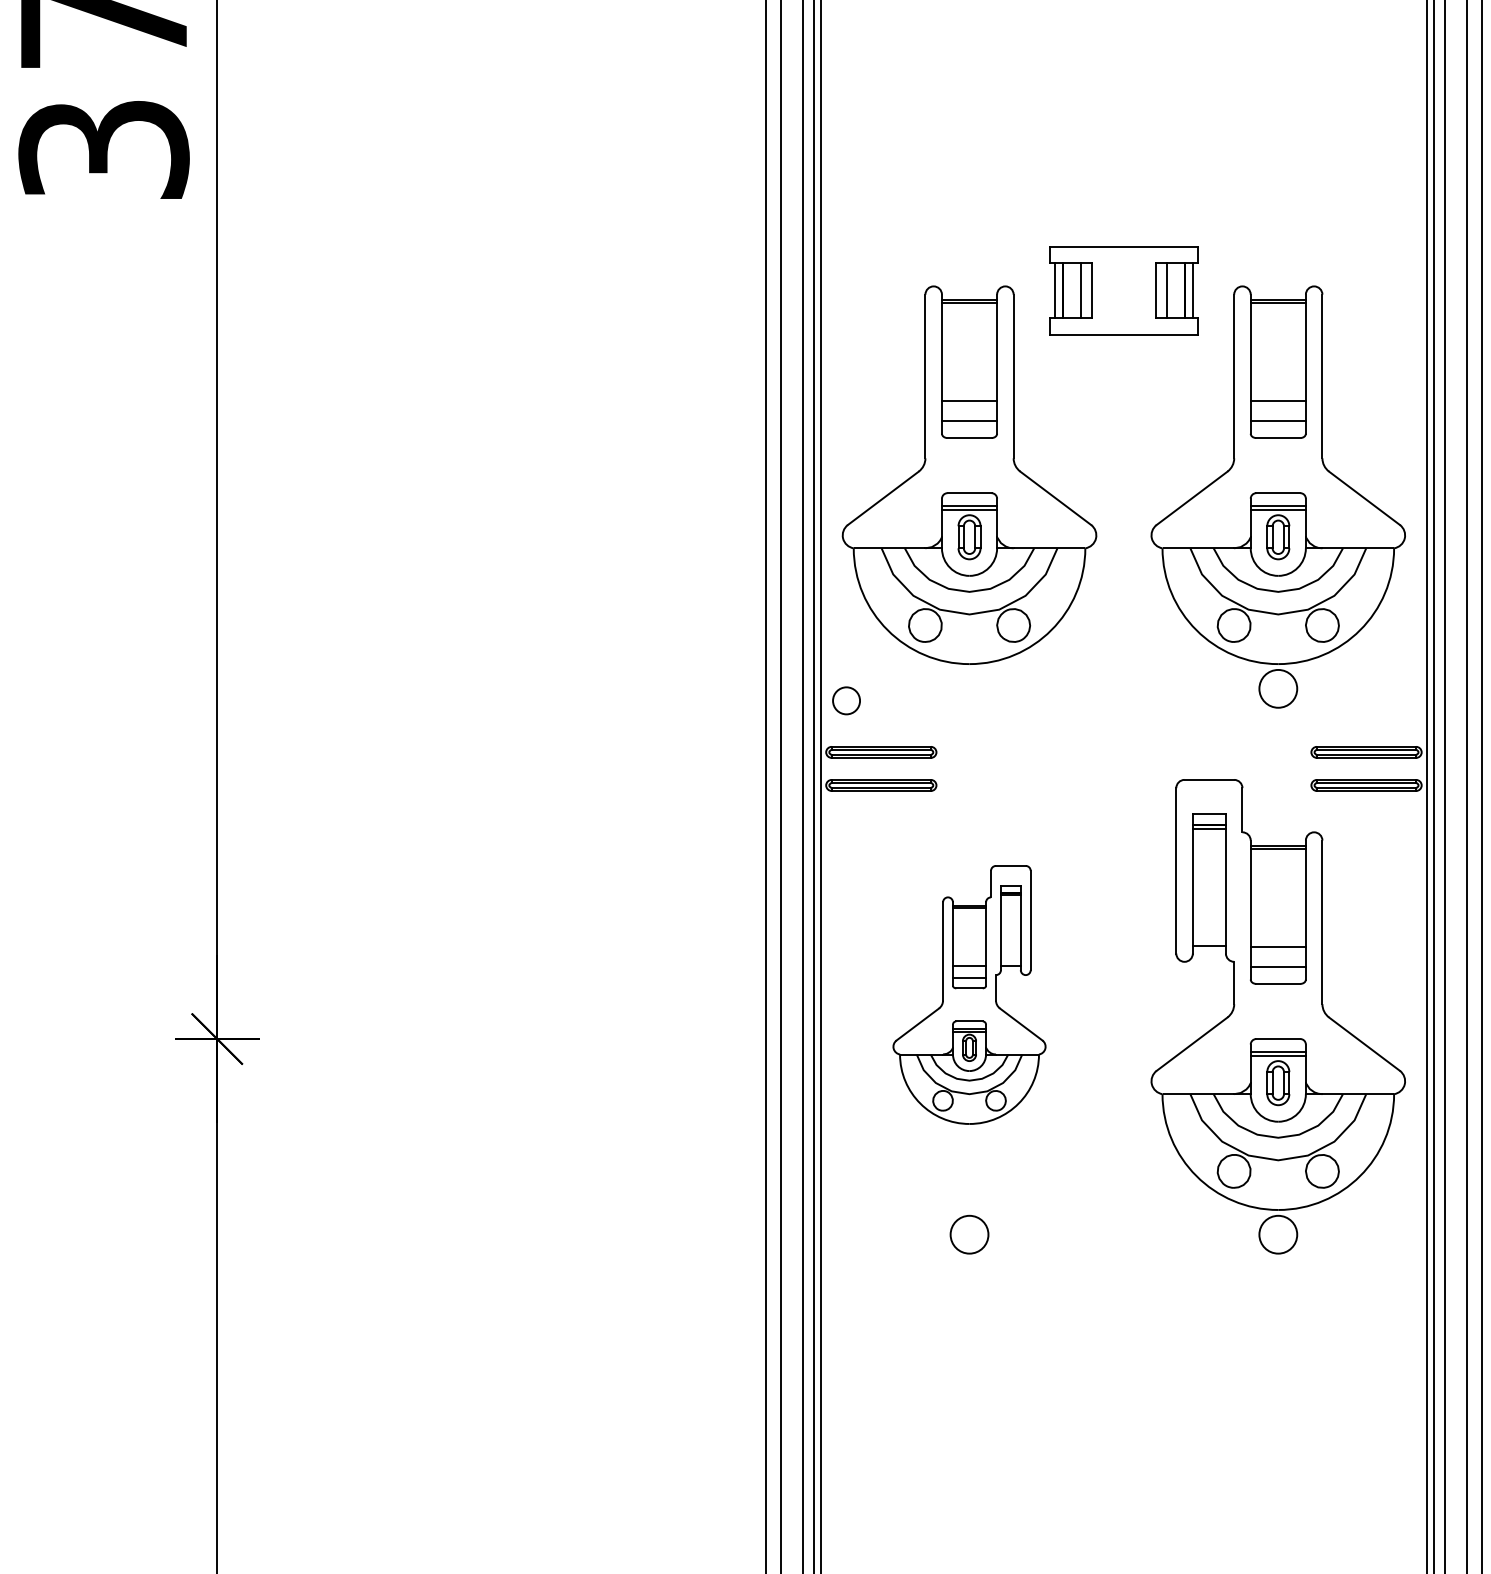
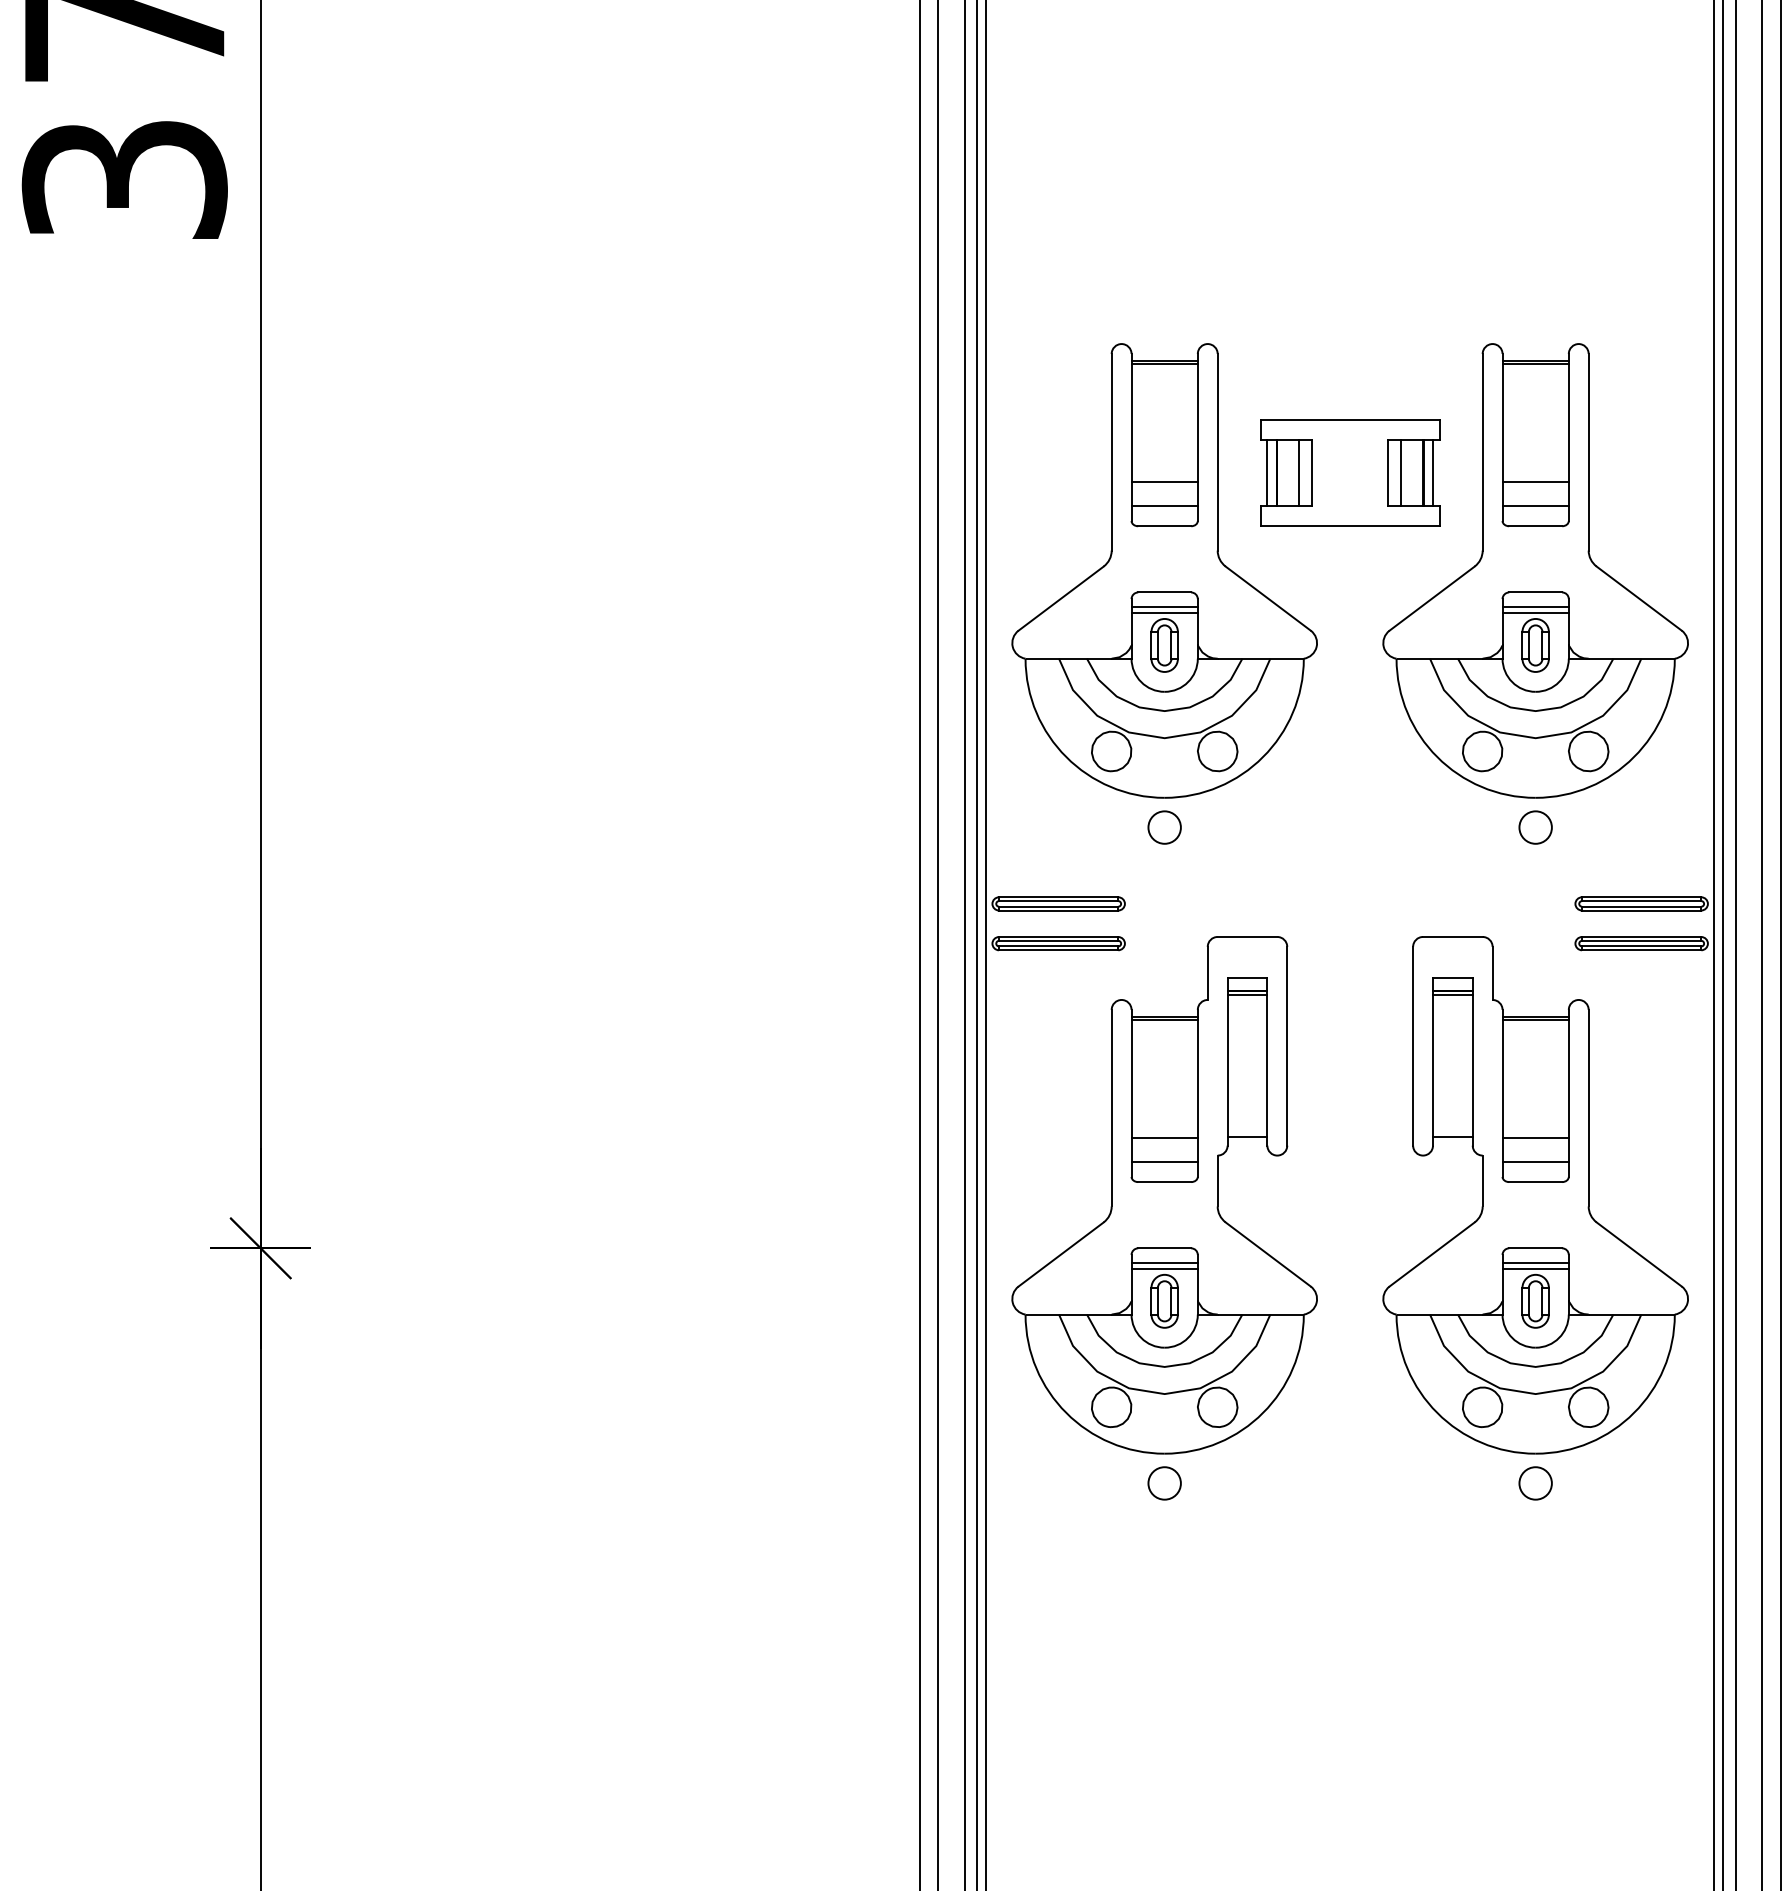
part: (1123, 290) -> (1349, 472), moved
circle: (1277, 688) -> (1534, 827), size x0.71
circle: (846, 700) -> (1164, 827), moved
part: (969, 994) -> (1164, 1194), size x1.67
circle: (969, 1234) -> (1164, 1483), size x0.71
circle: (1277, 1234) -> (1534, 1483), size x0.71

